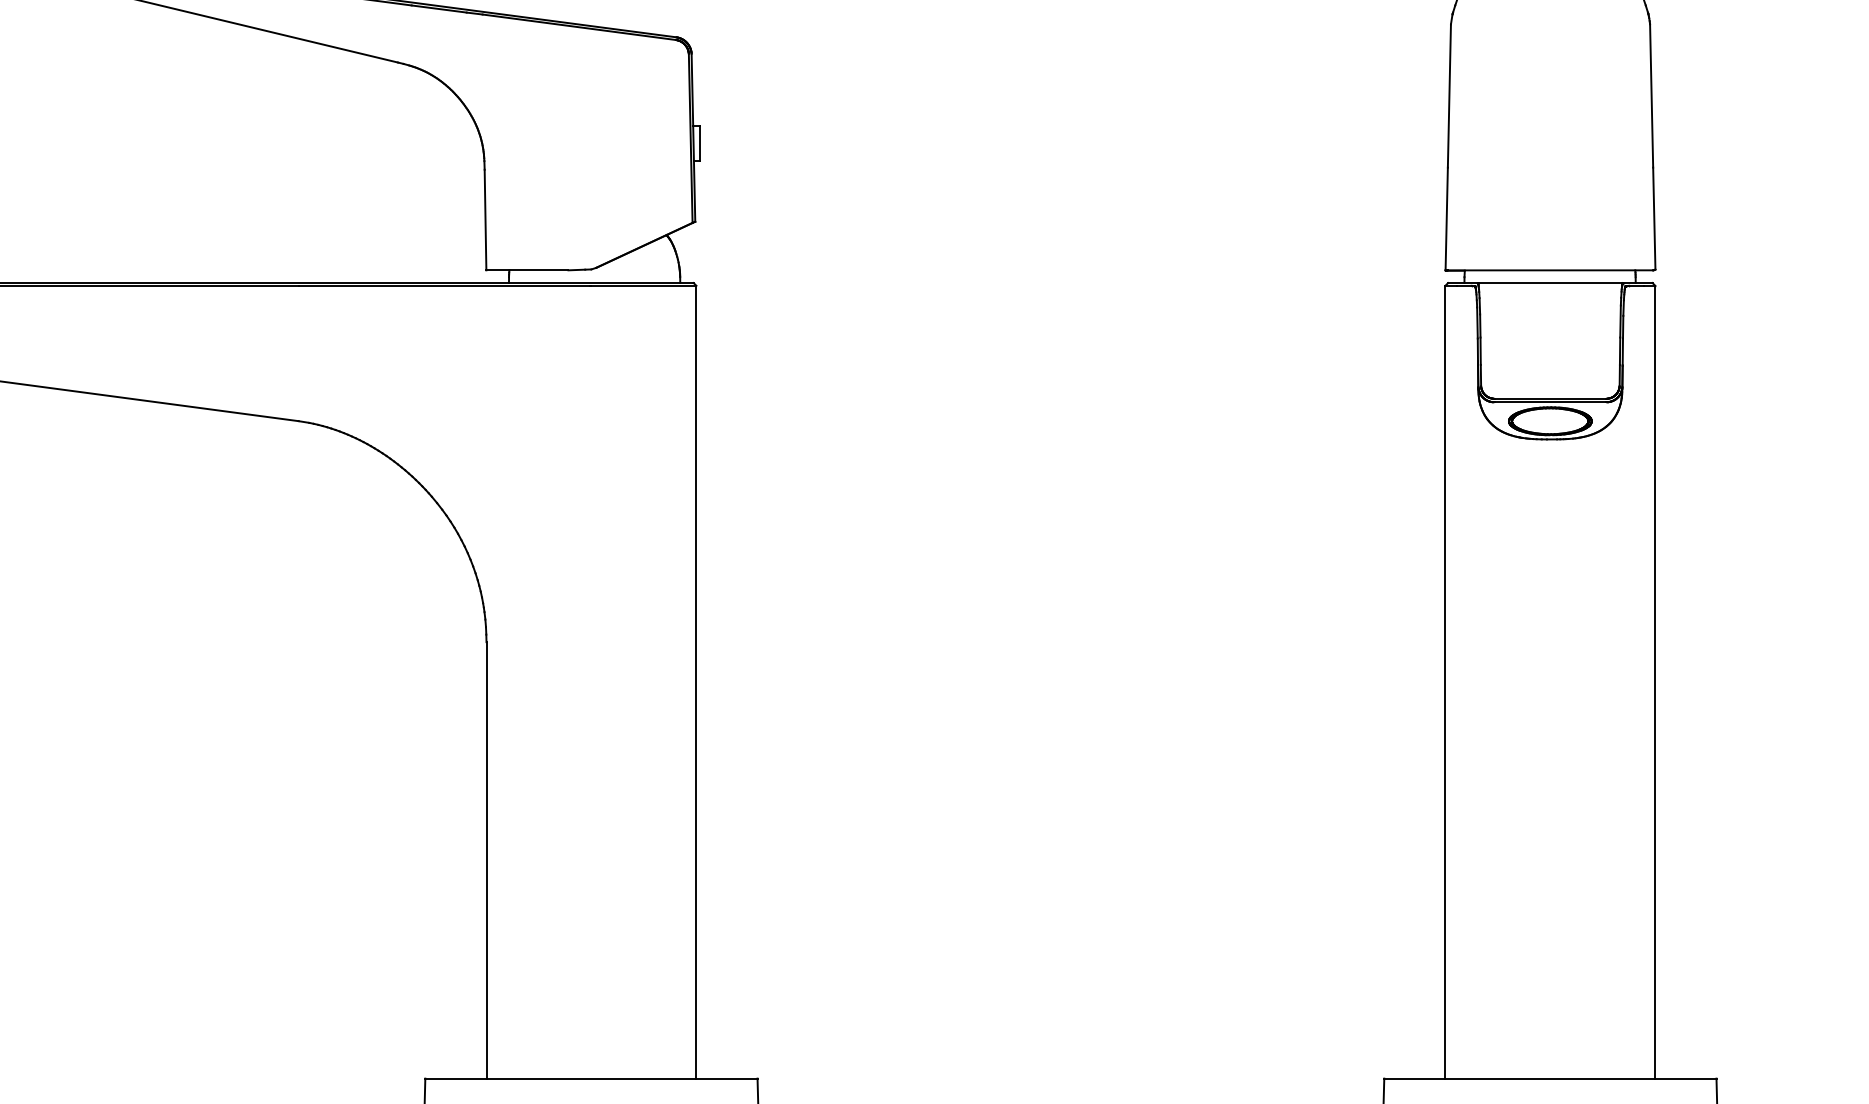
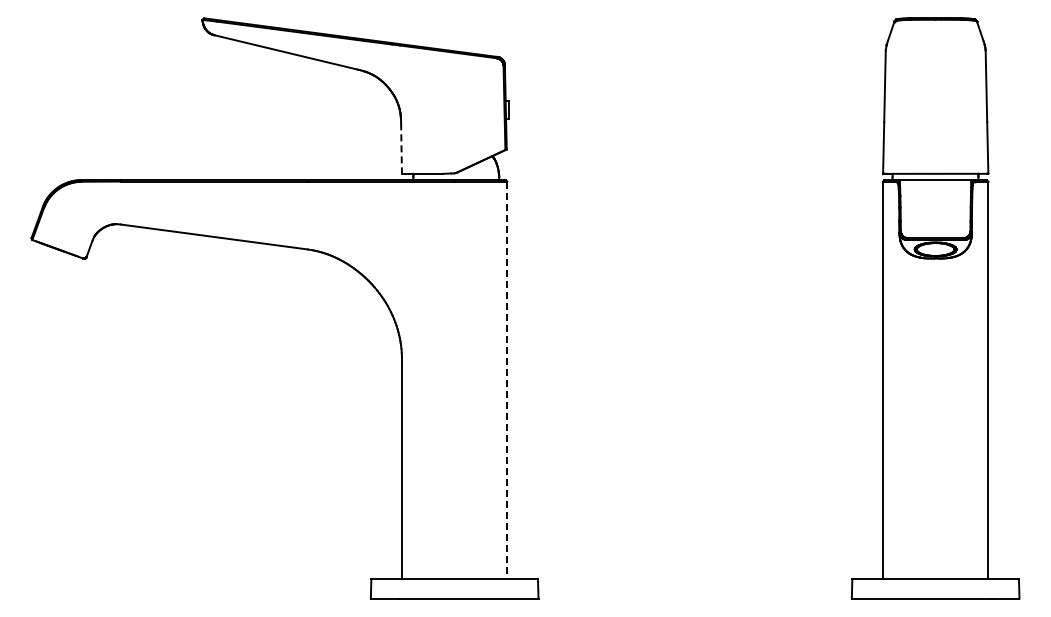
line: (485, 221) -> (401, 149), solid -> dashed
line: (696, 682) -> (507, 380), solid -> dashed

